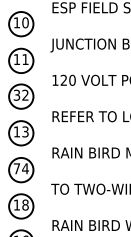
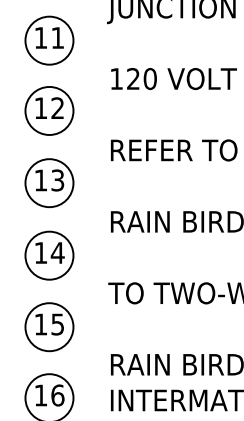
text: (16, 94) -> (40, 106), 32 -> 12
text: (16, 168) -> (40, 252), 74 -> 14
text: (25, 204) -> (57, 323), 18 -> 15

